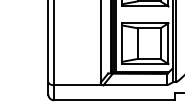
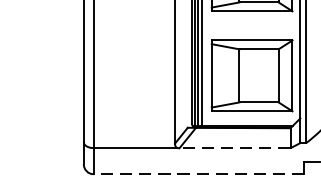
line: (135, 85) -> (235, 148), solid -> dashed
line: (114, 100) -> (198, 174), solid -> dashed

